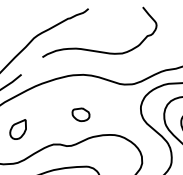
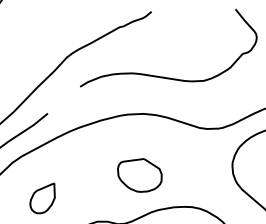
part: (80, 114) -> (139, 175), size x1.67

